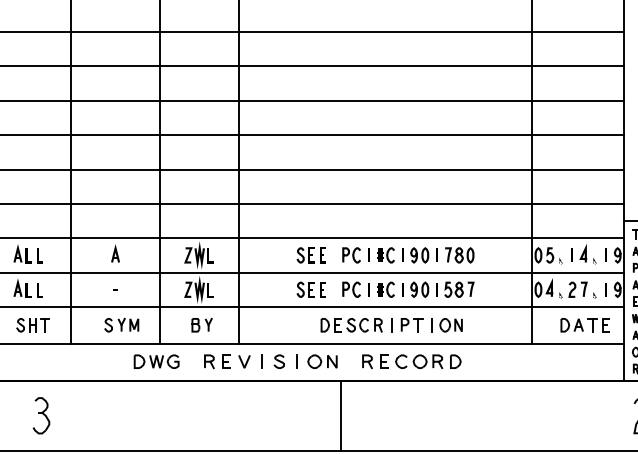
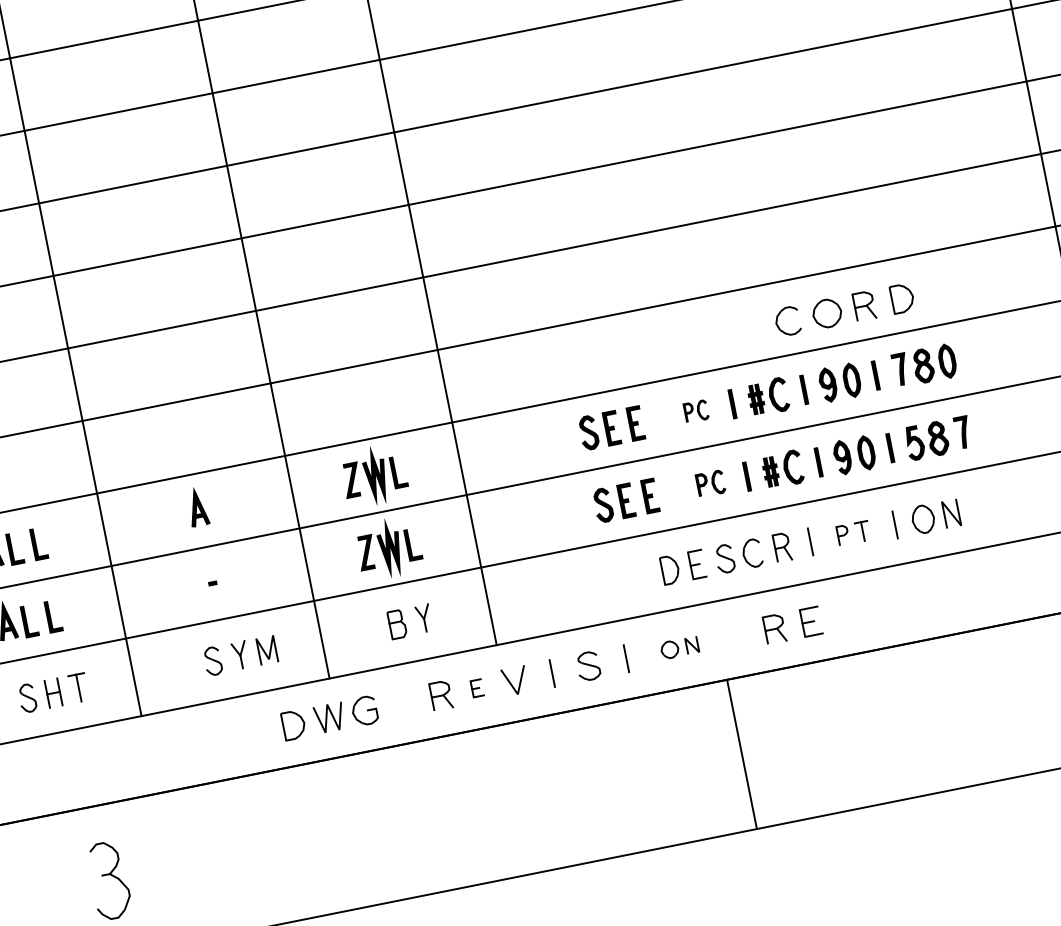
part: (351, 255) -> (696, 411), size x0.6
part: (351, 289) -> (710, 483), size x0.7
part: (411, 325) -> (852, 534), size x0.7
part: (226, 361) -> (477, 688), size x0.6
part: (322, 361) -> (679, 647), size x0.6
part: (428, 361) -> (844, 309), moved

